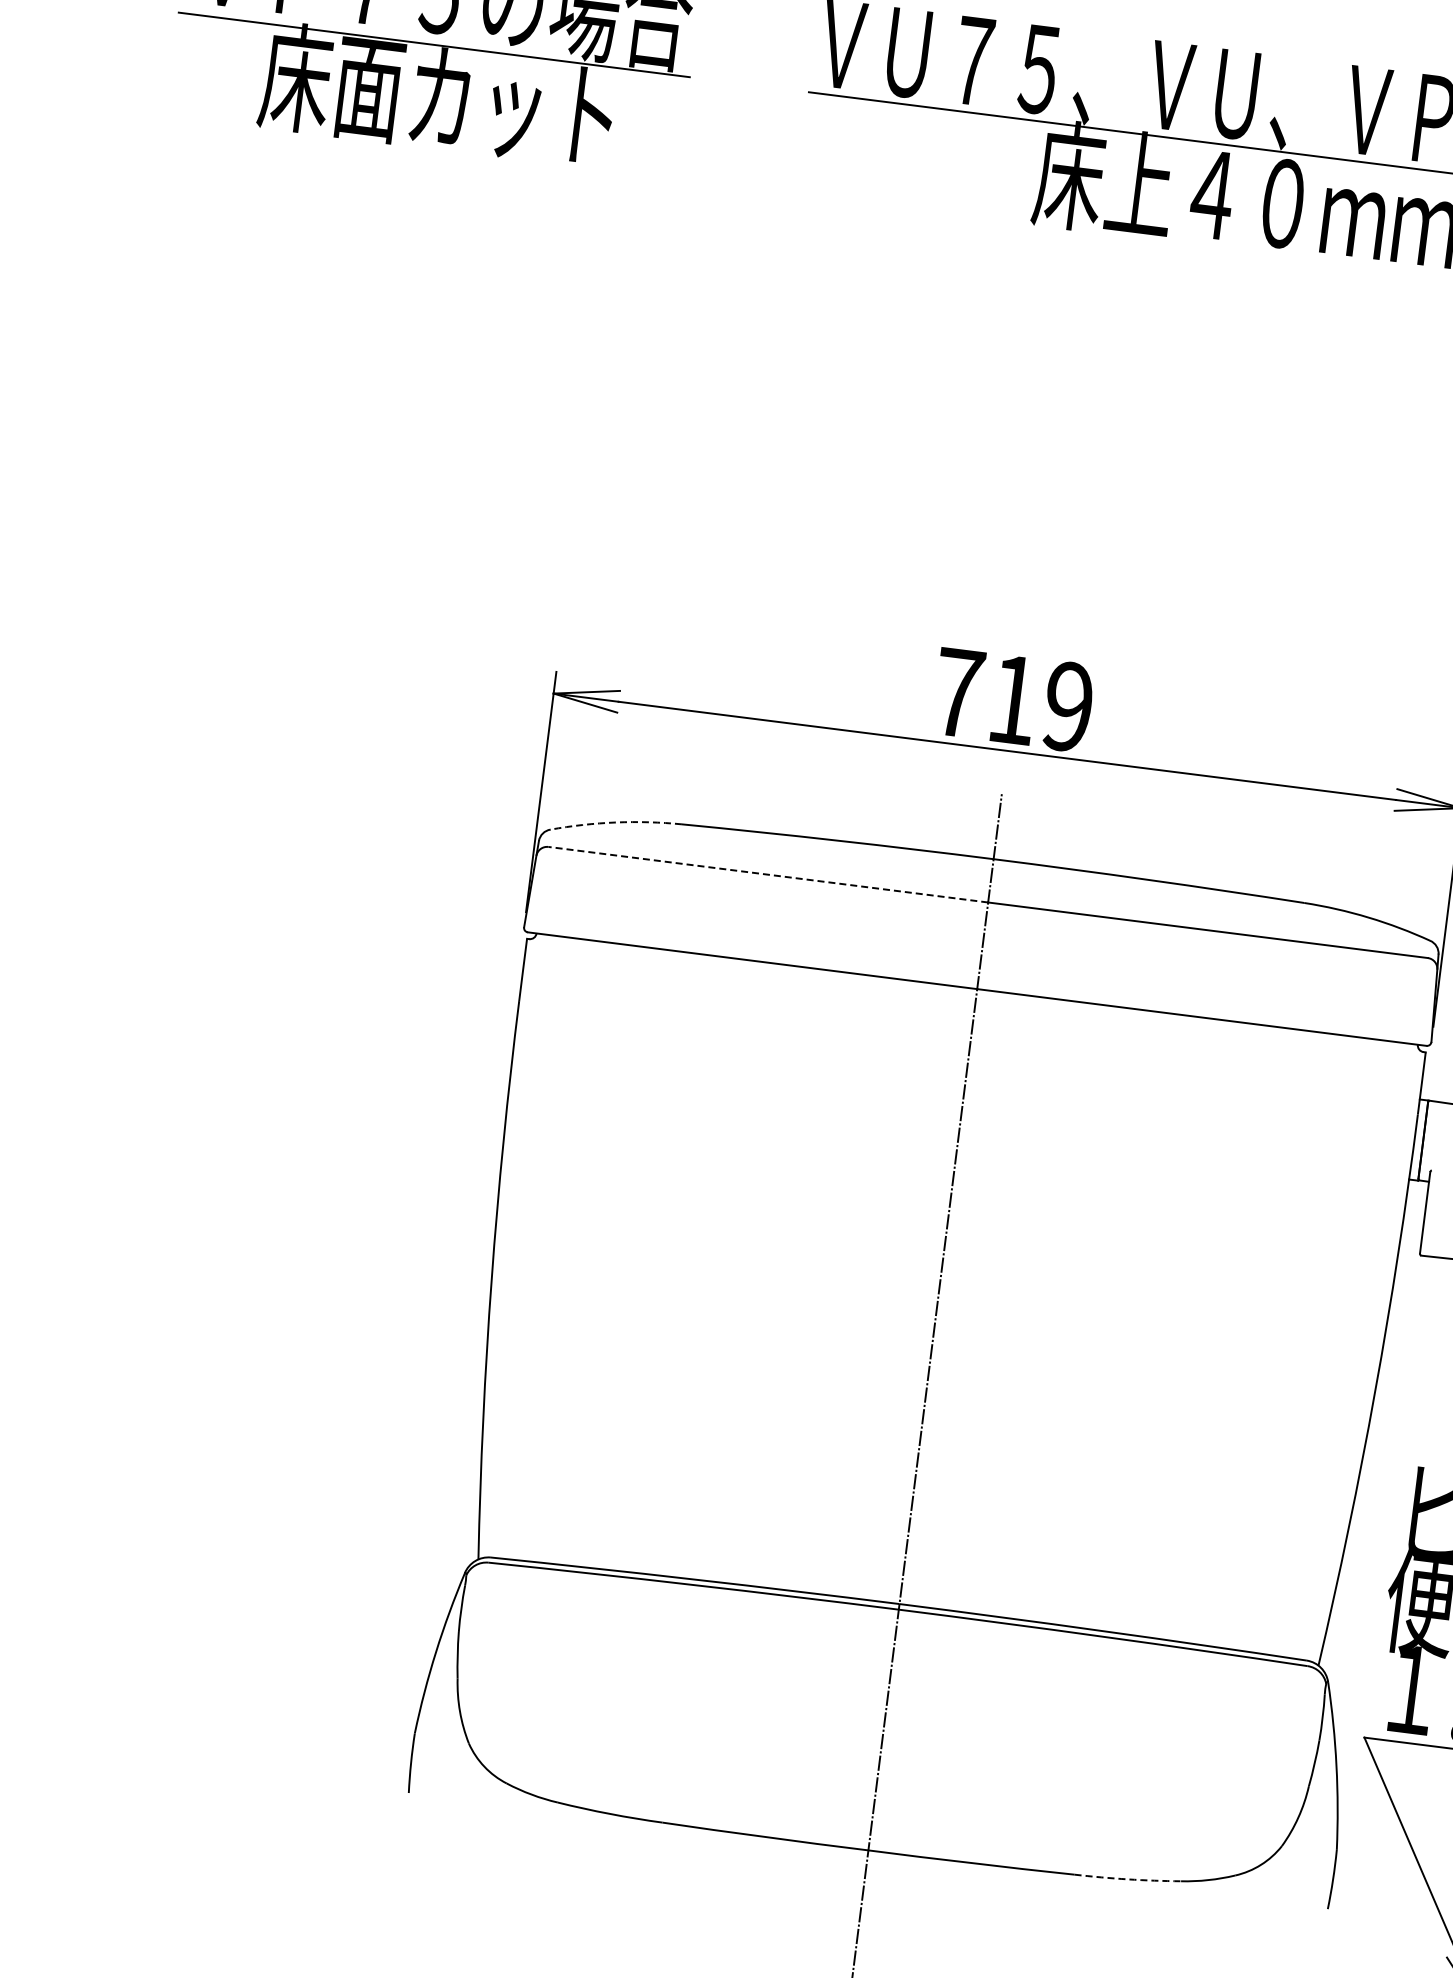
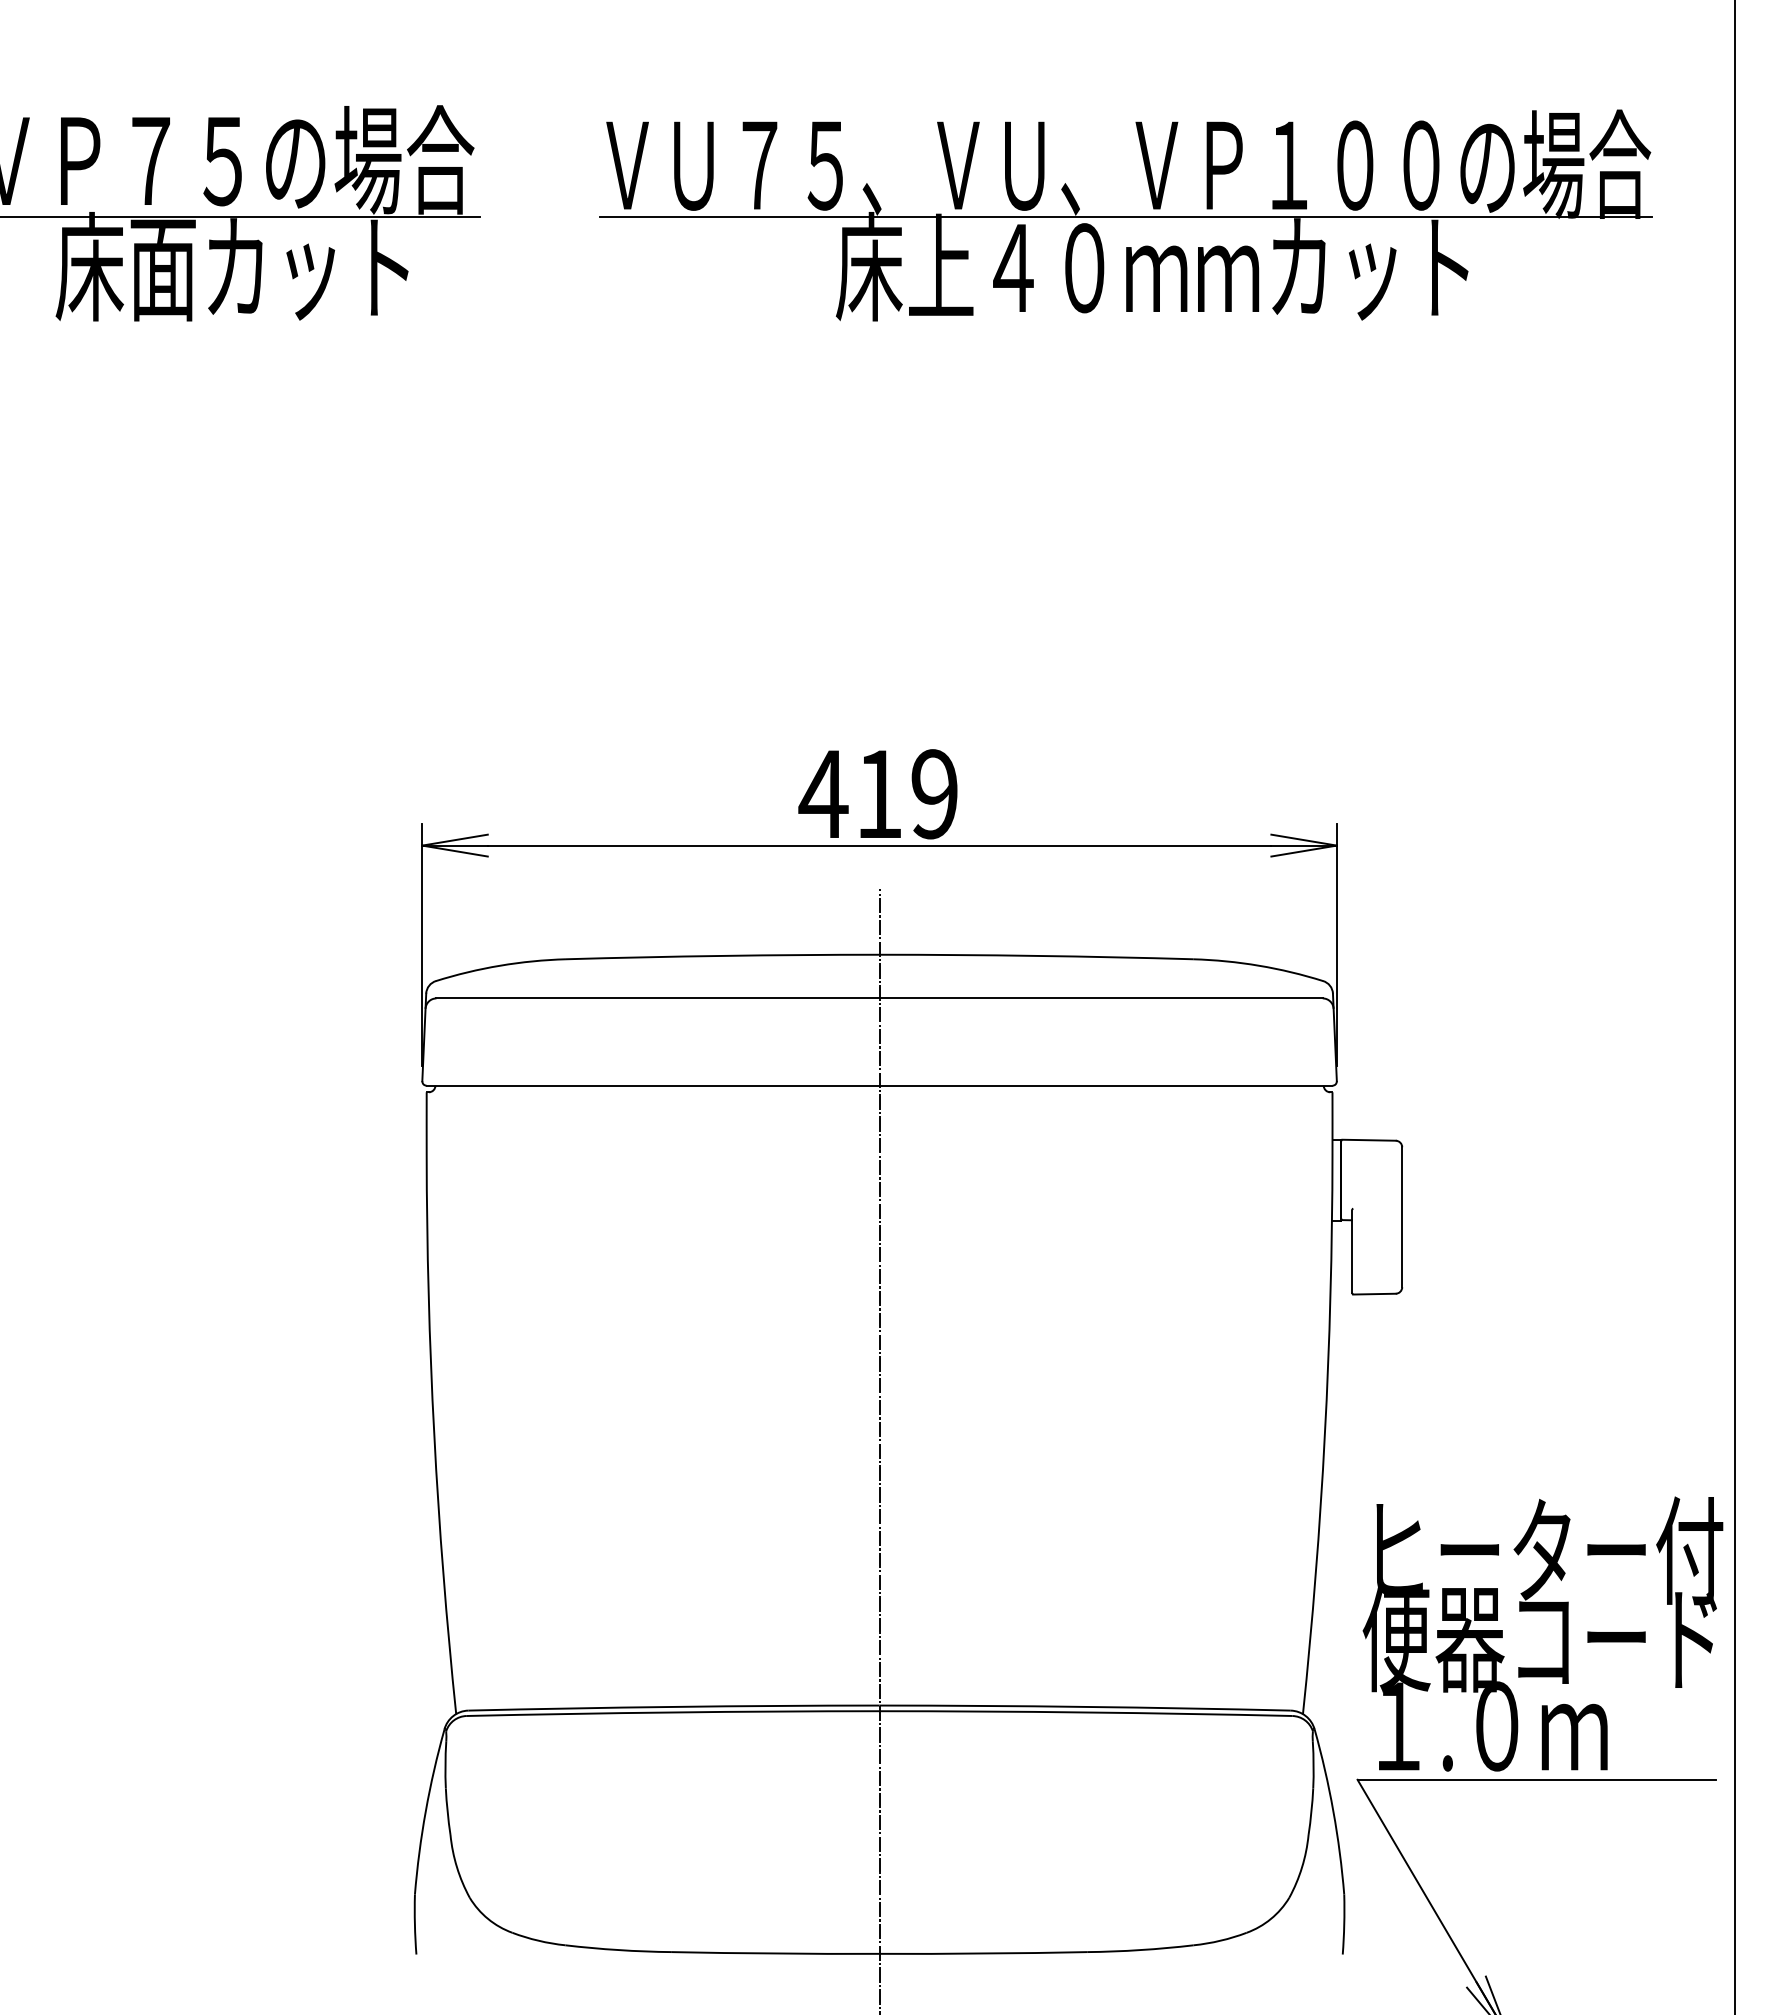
text: (958, 692) -> (823, 793), 719 -> 419
arc: (616, 822) -> (500, 965), dashed -> solid
line: (768, 874) -> (658, 998), dashed -> solid
arc: (1127, 1879) -> (1140, 1950), dashed -> solid

